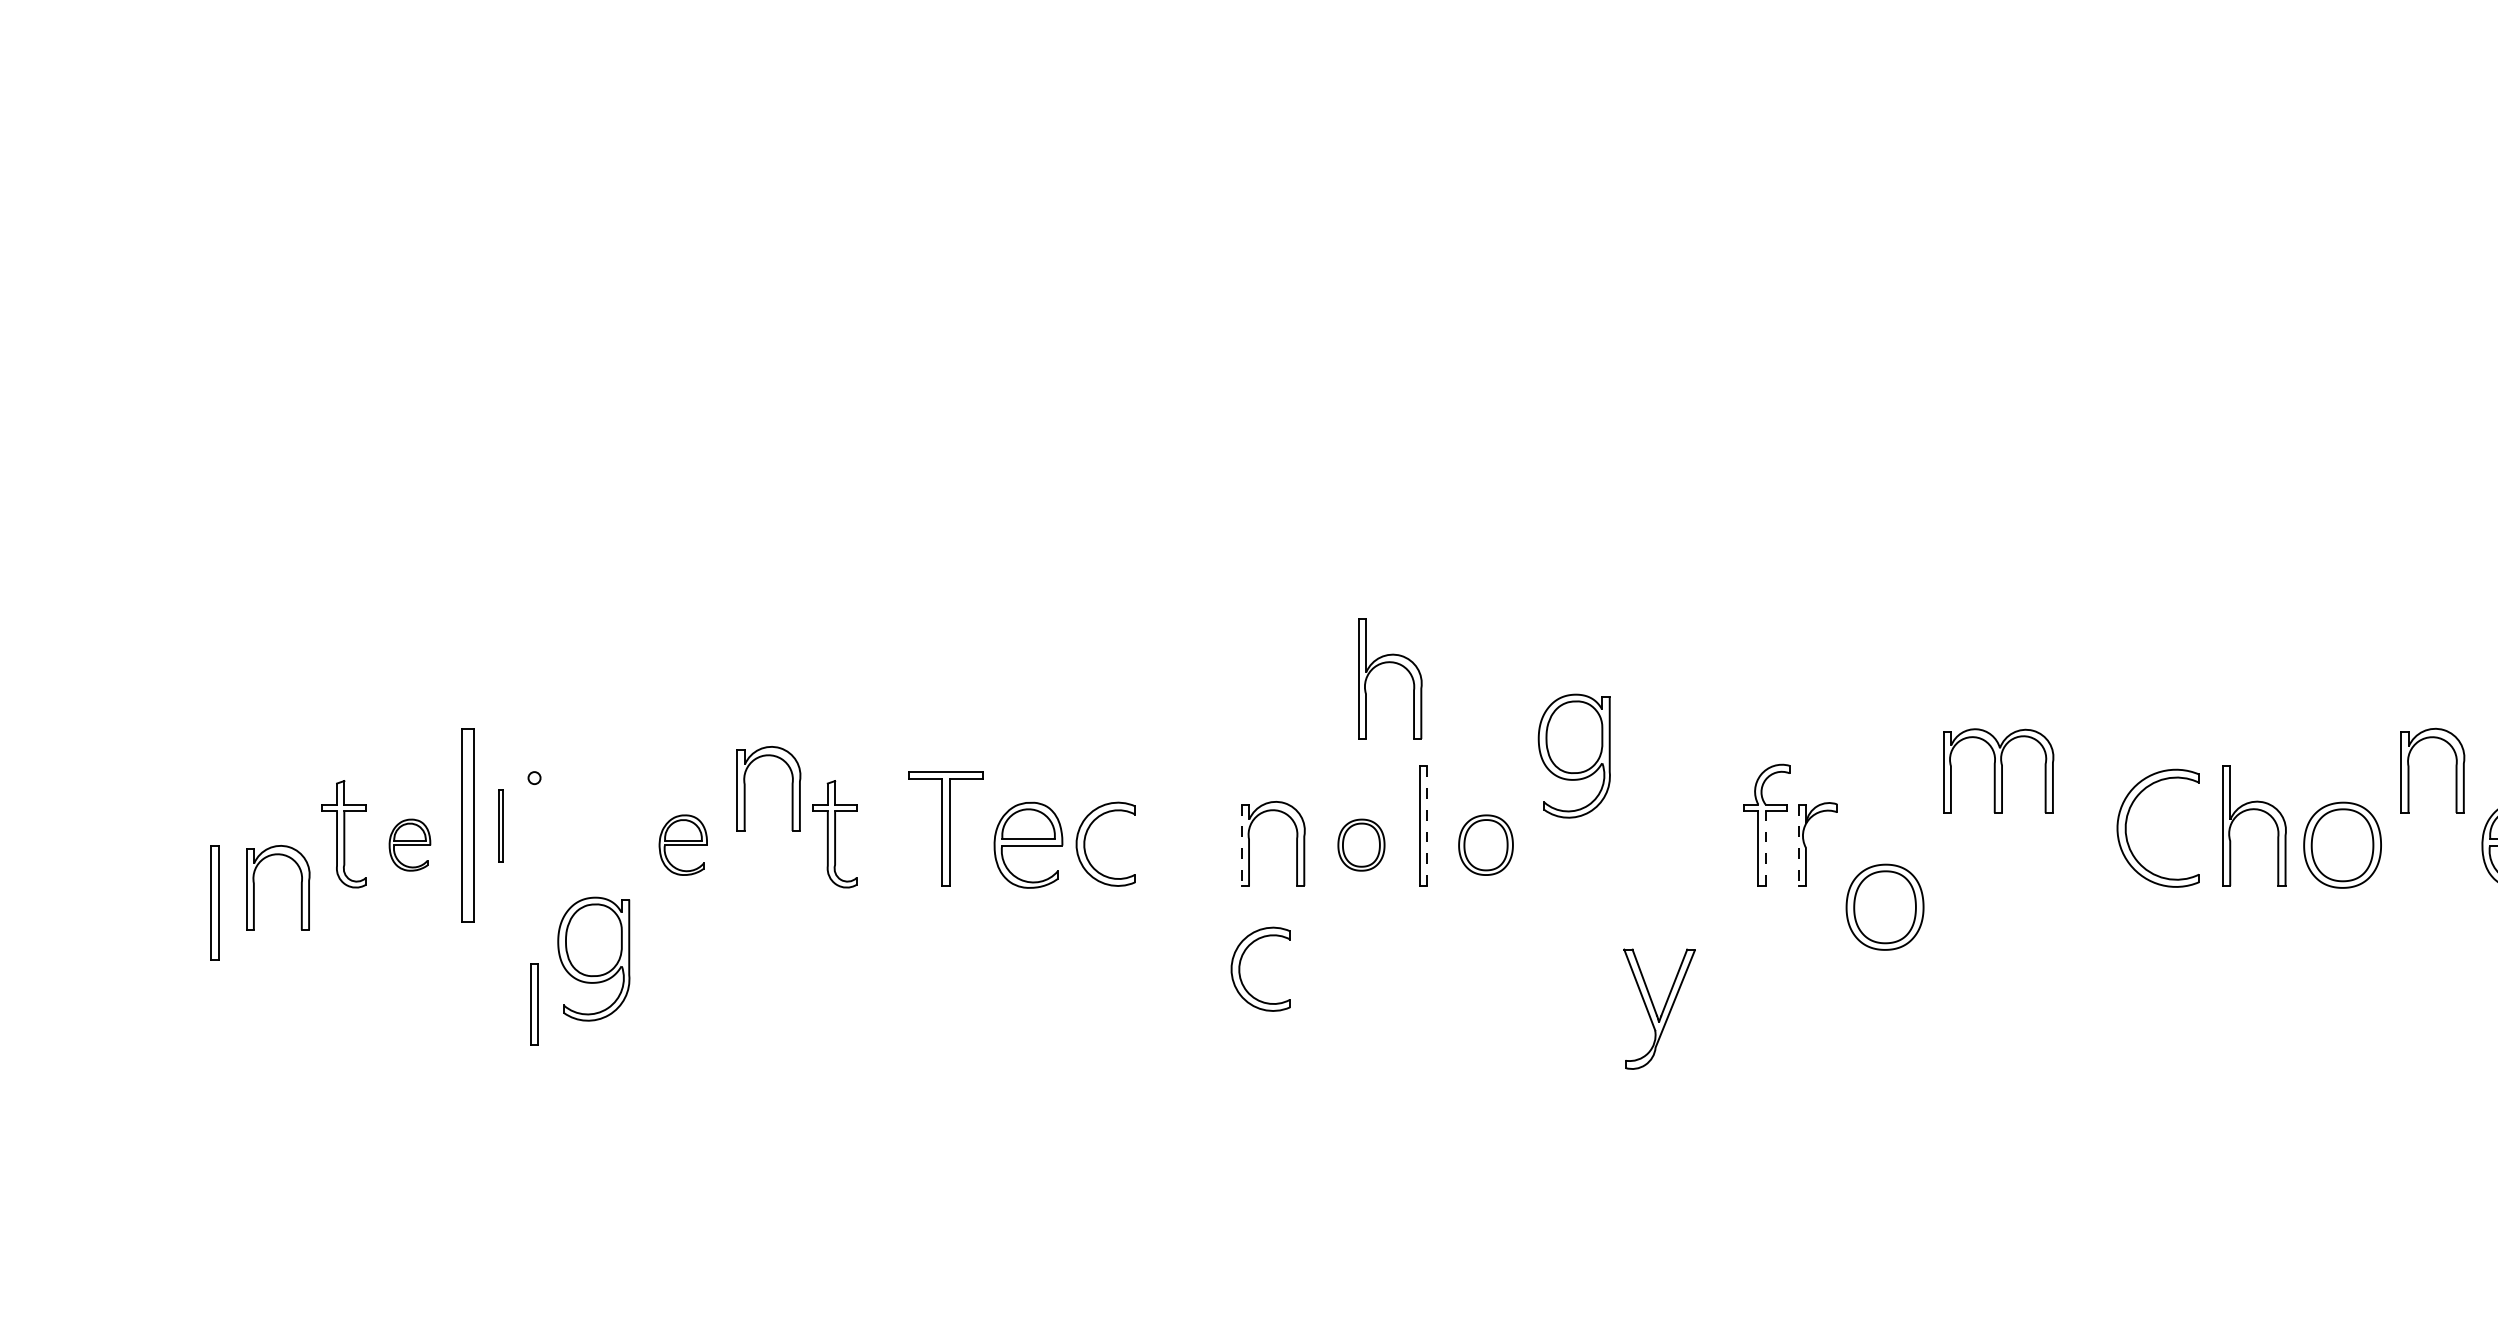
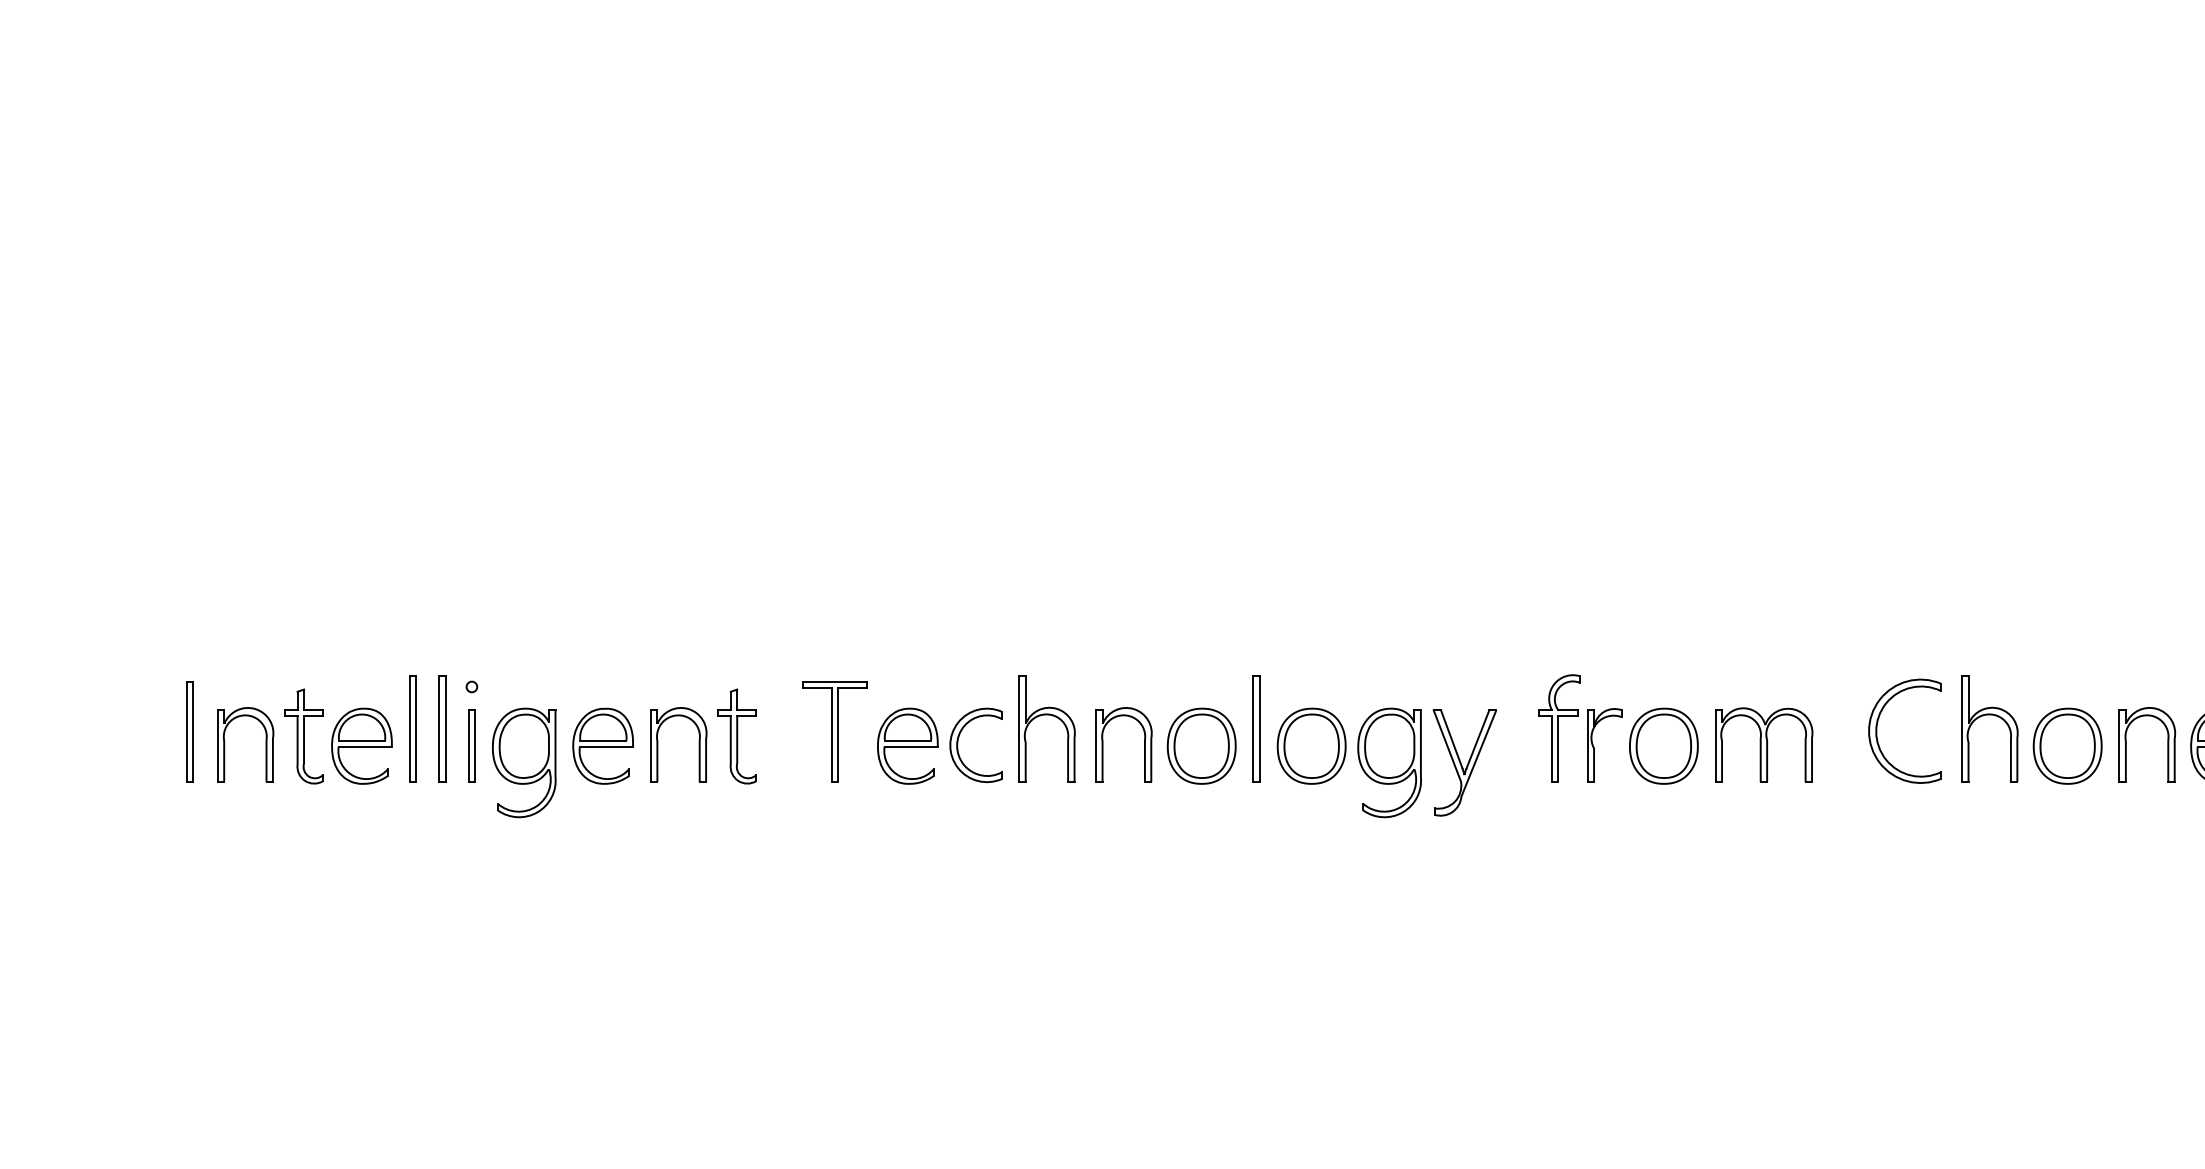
part: (1390, 663) -> (1047, 715), moved
part: (1573, 755) -> (1388, 762), moved
part: (1998, 770) -> (1764, 744), moved
part: (2409, 770) -> (2126, 744), moved
part: (745, 788) -> (658, 744), moved
part: (467, 825) -> (412, 728), size x0.62
part: (500, 825) -> (441, 728), size x1.67
line: (1427, 825) -> (1260, 728), dashed -> solid
part: (409, 844) -> (361, 745), size x1.67
part: (683, 844) -> (603, 745), size x1.43
part: (1361, 844) -> (1201, 745), size x1.67
part: (1485, 844) -> (1311, 745), size x1.43
line: (1241, 845) -> (1095, 746), dashed -> solid
line: (1798, 845) -> (1587, 746), dashed -> solid
line: (1765, 848) -> (1558, 749), dashed -> solid
part: (300, 887) -> (265, 744), moved
part: (214, 902) -> (189, 731), moved
part: (1884, 906) -> (1663, 745), moved
part: (593, 958) -> (523, 762), moved
part: (1240, 968) -> (1094, 855), removed
part: (534, 1004) -> (471, 746), moved
part: (1659, 1008) -> (1464, 762), moved

